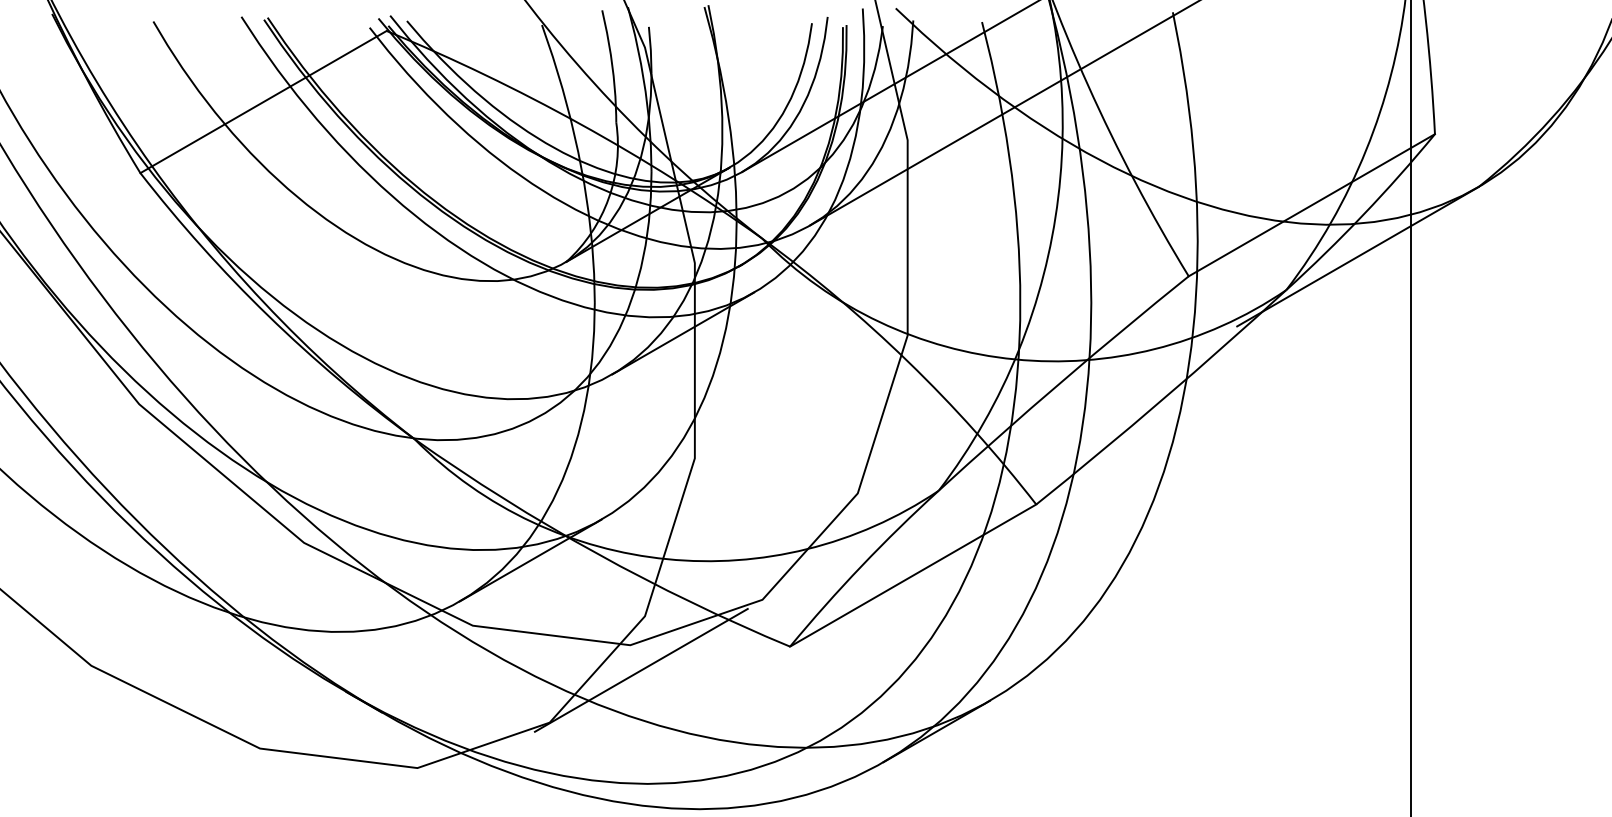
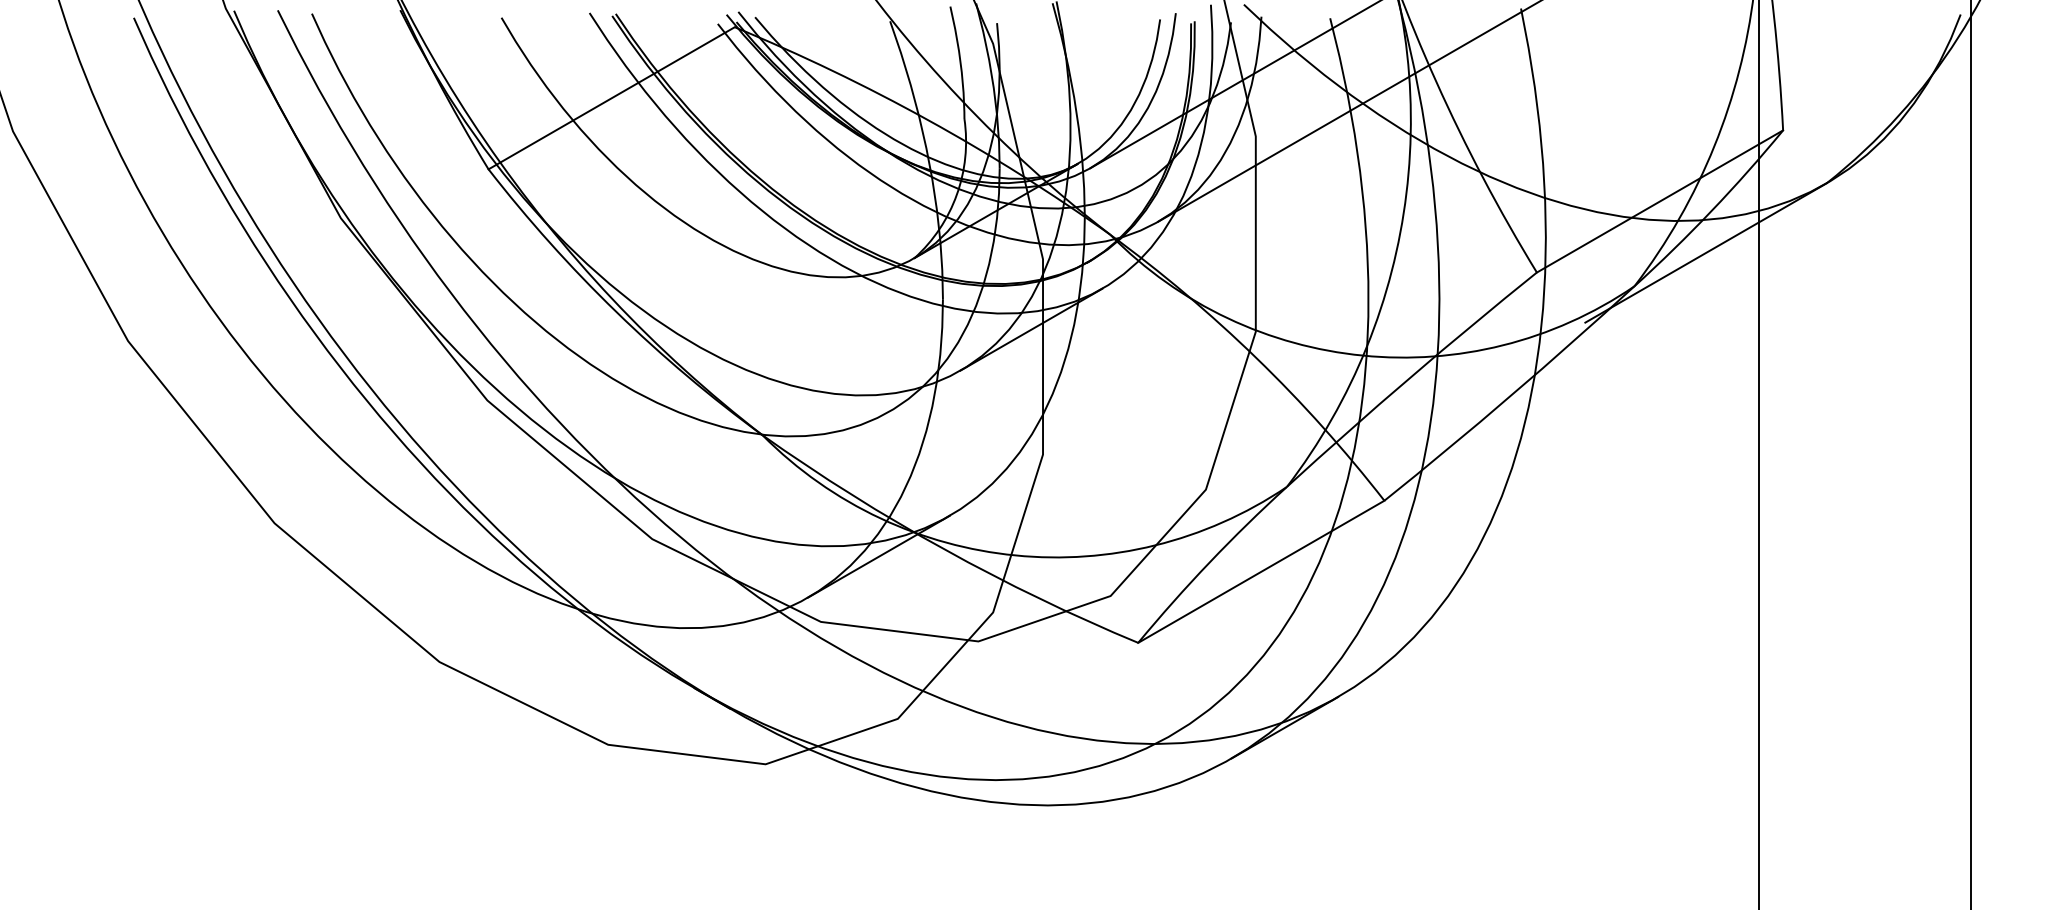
line: (641, 670) -> (989, 666), removed

